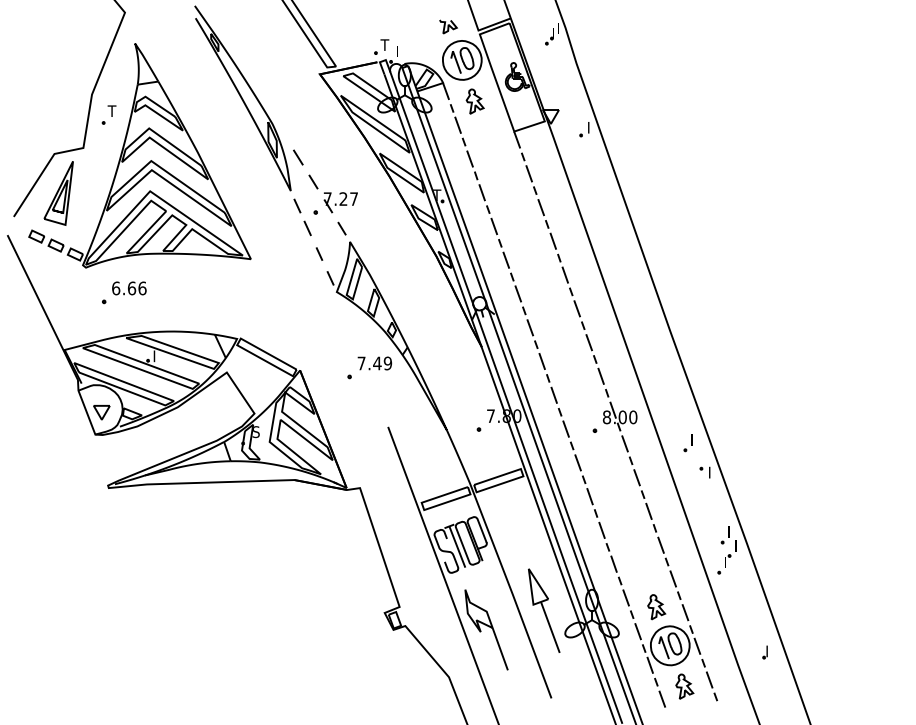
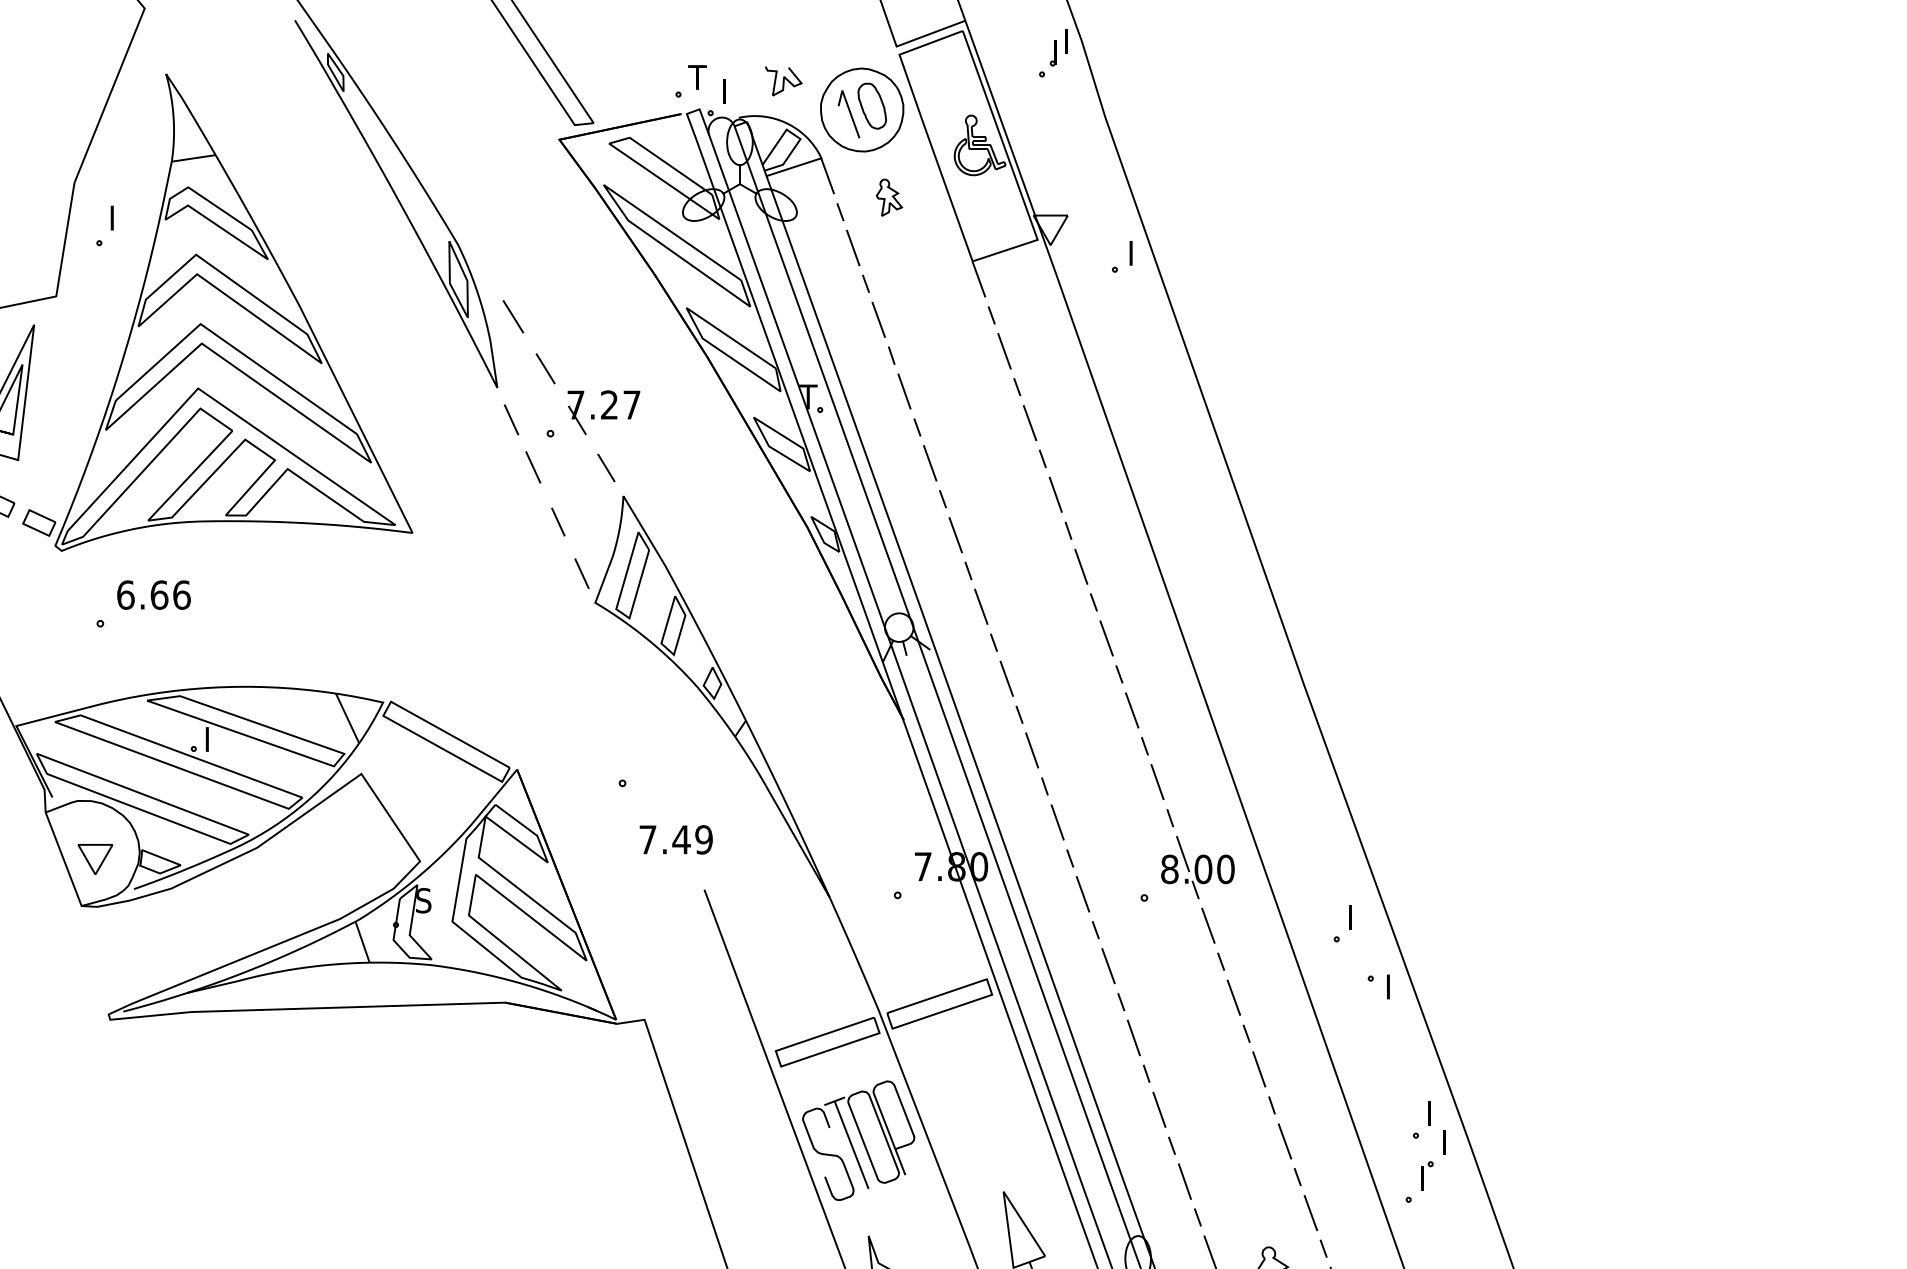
curve: (448, 26) -> (783, 80), moved
part: (474, 101) -> (888, 197), size x0.7
text: (111, 110) -> (115, 216), T -> I
text: (374, 363) -> (675, 839), moved

